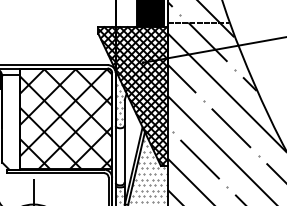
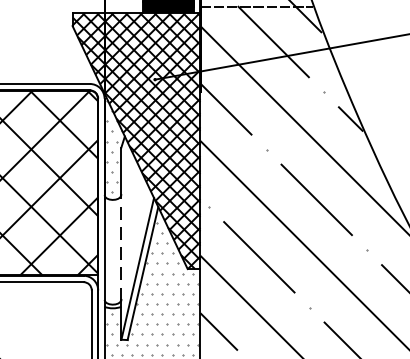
line: (124, 154) -> (120, 247), solid -> dashed

